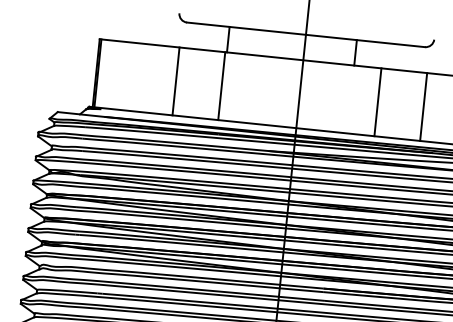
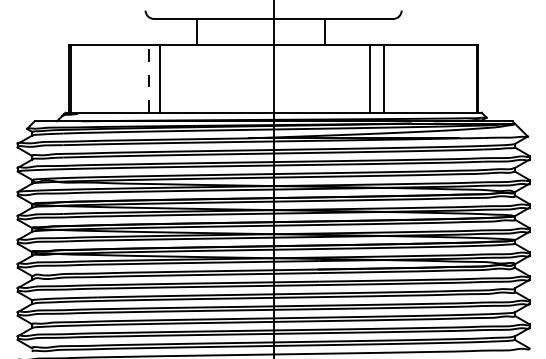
line: (176, 81) -> (149, 78), solid -> dashed
line: (222, 86) -> (160, 78), moved
line: (378, 102) -> (384, 78), moved
line: (424, 106) -> (370, 78), moved

